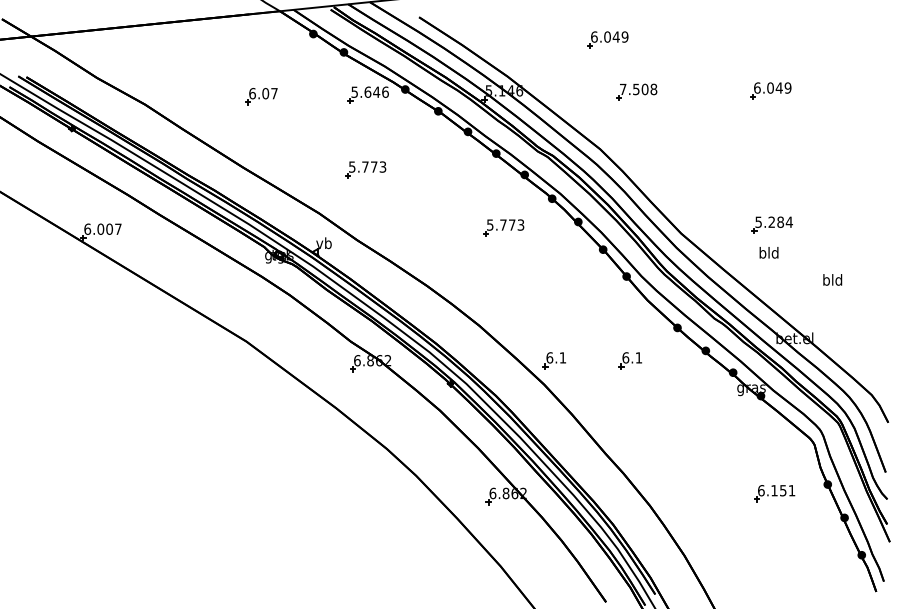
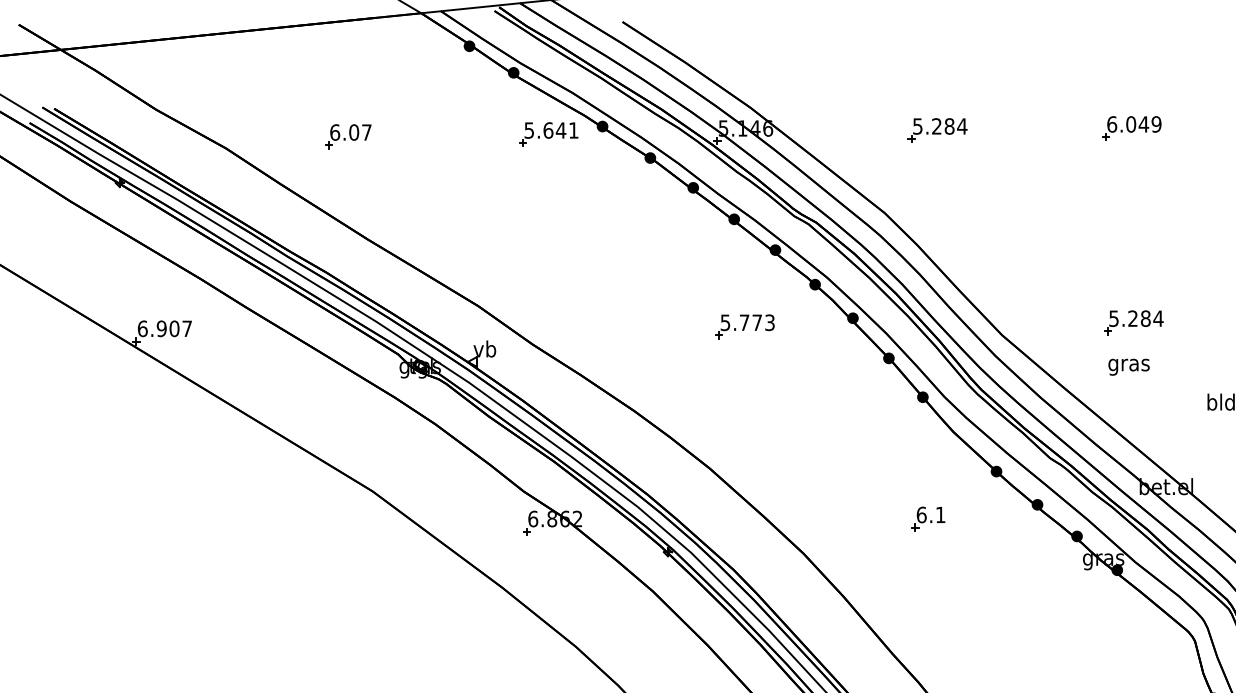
part: (607, 39) -> (895, 54), removed
text: (638, 89) -> (940, 126), 7.508 -> 5.284
text: (385, 91) -> (573, 129), 5.646 -> 5.641
part: (261, 96) -> (348, 136), moved
part: (365, 169) -> (544, 242), removed
text: (100, 228) -> (161, 327), 6.007 -> 6.907
text: (768, 254) -> (1128, 365), bld -> gras
part: (553, 360) -> (817, 518), removed

